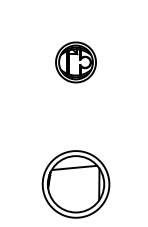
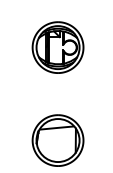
part: (75, 62) -> (57, 47), size x1.67

